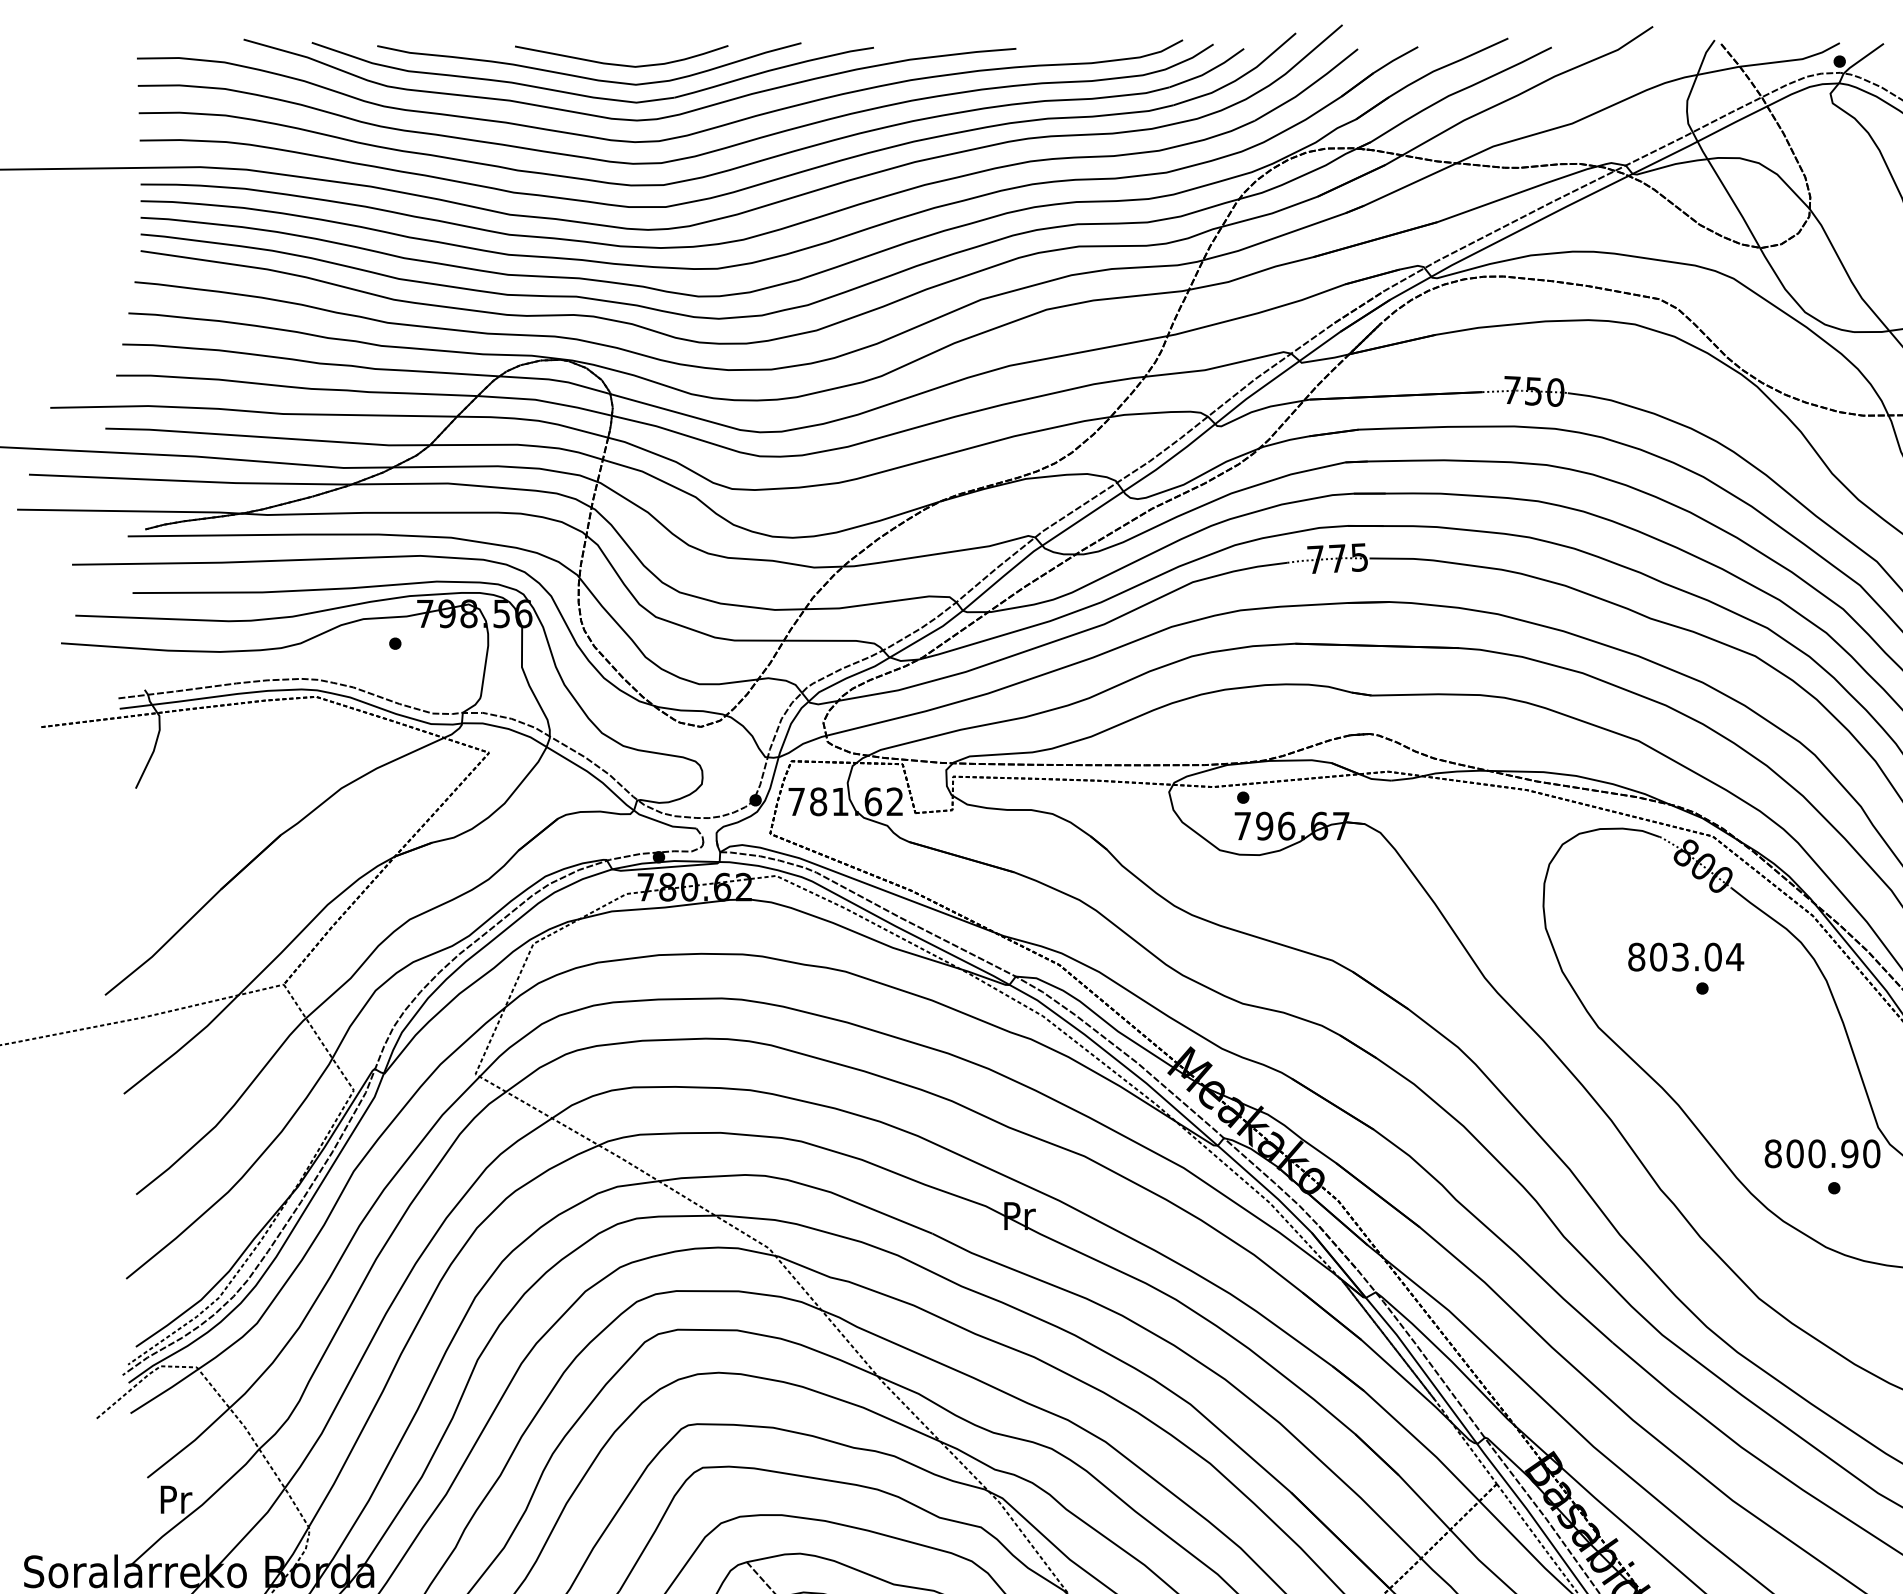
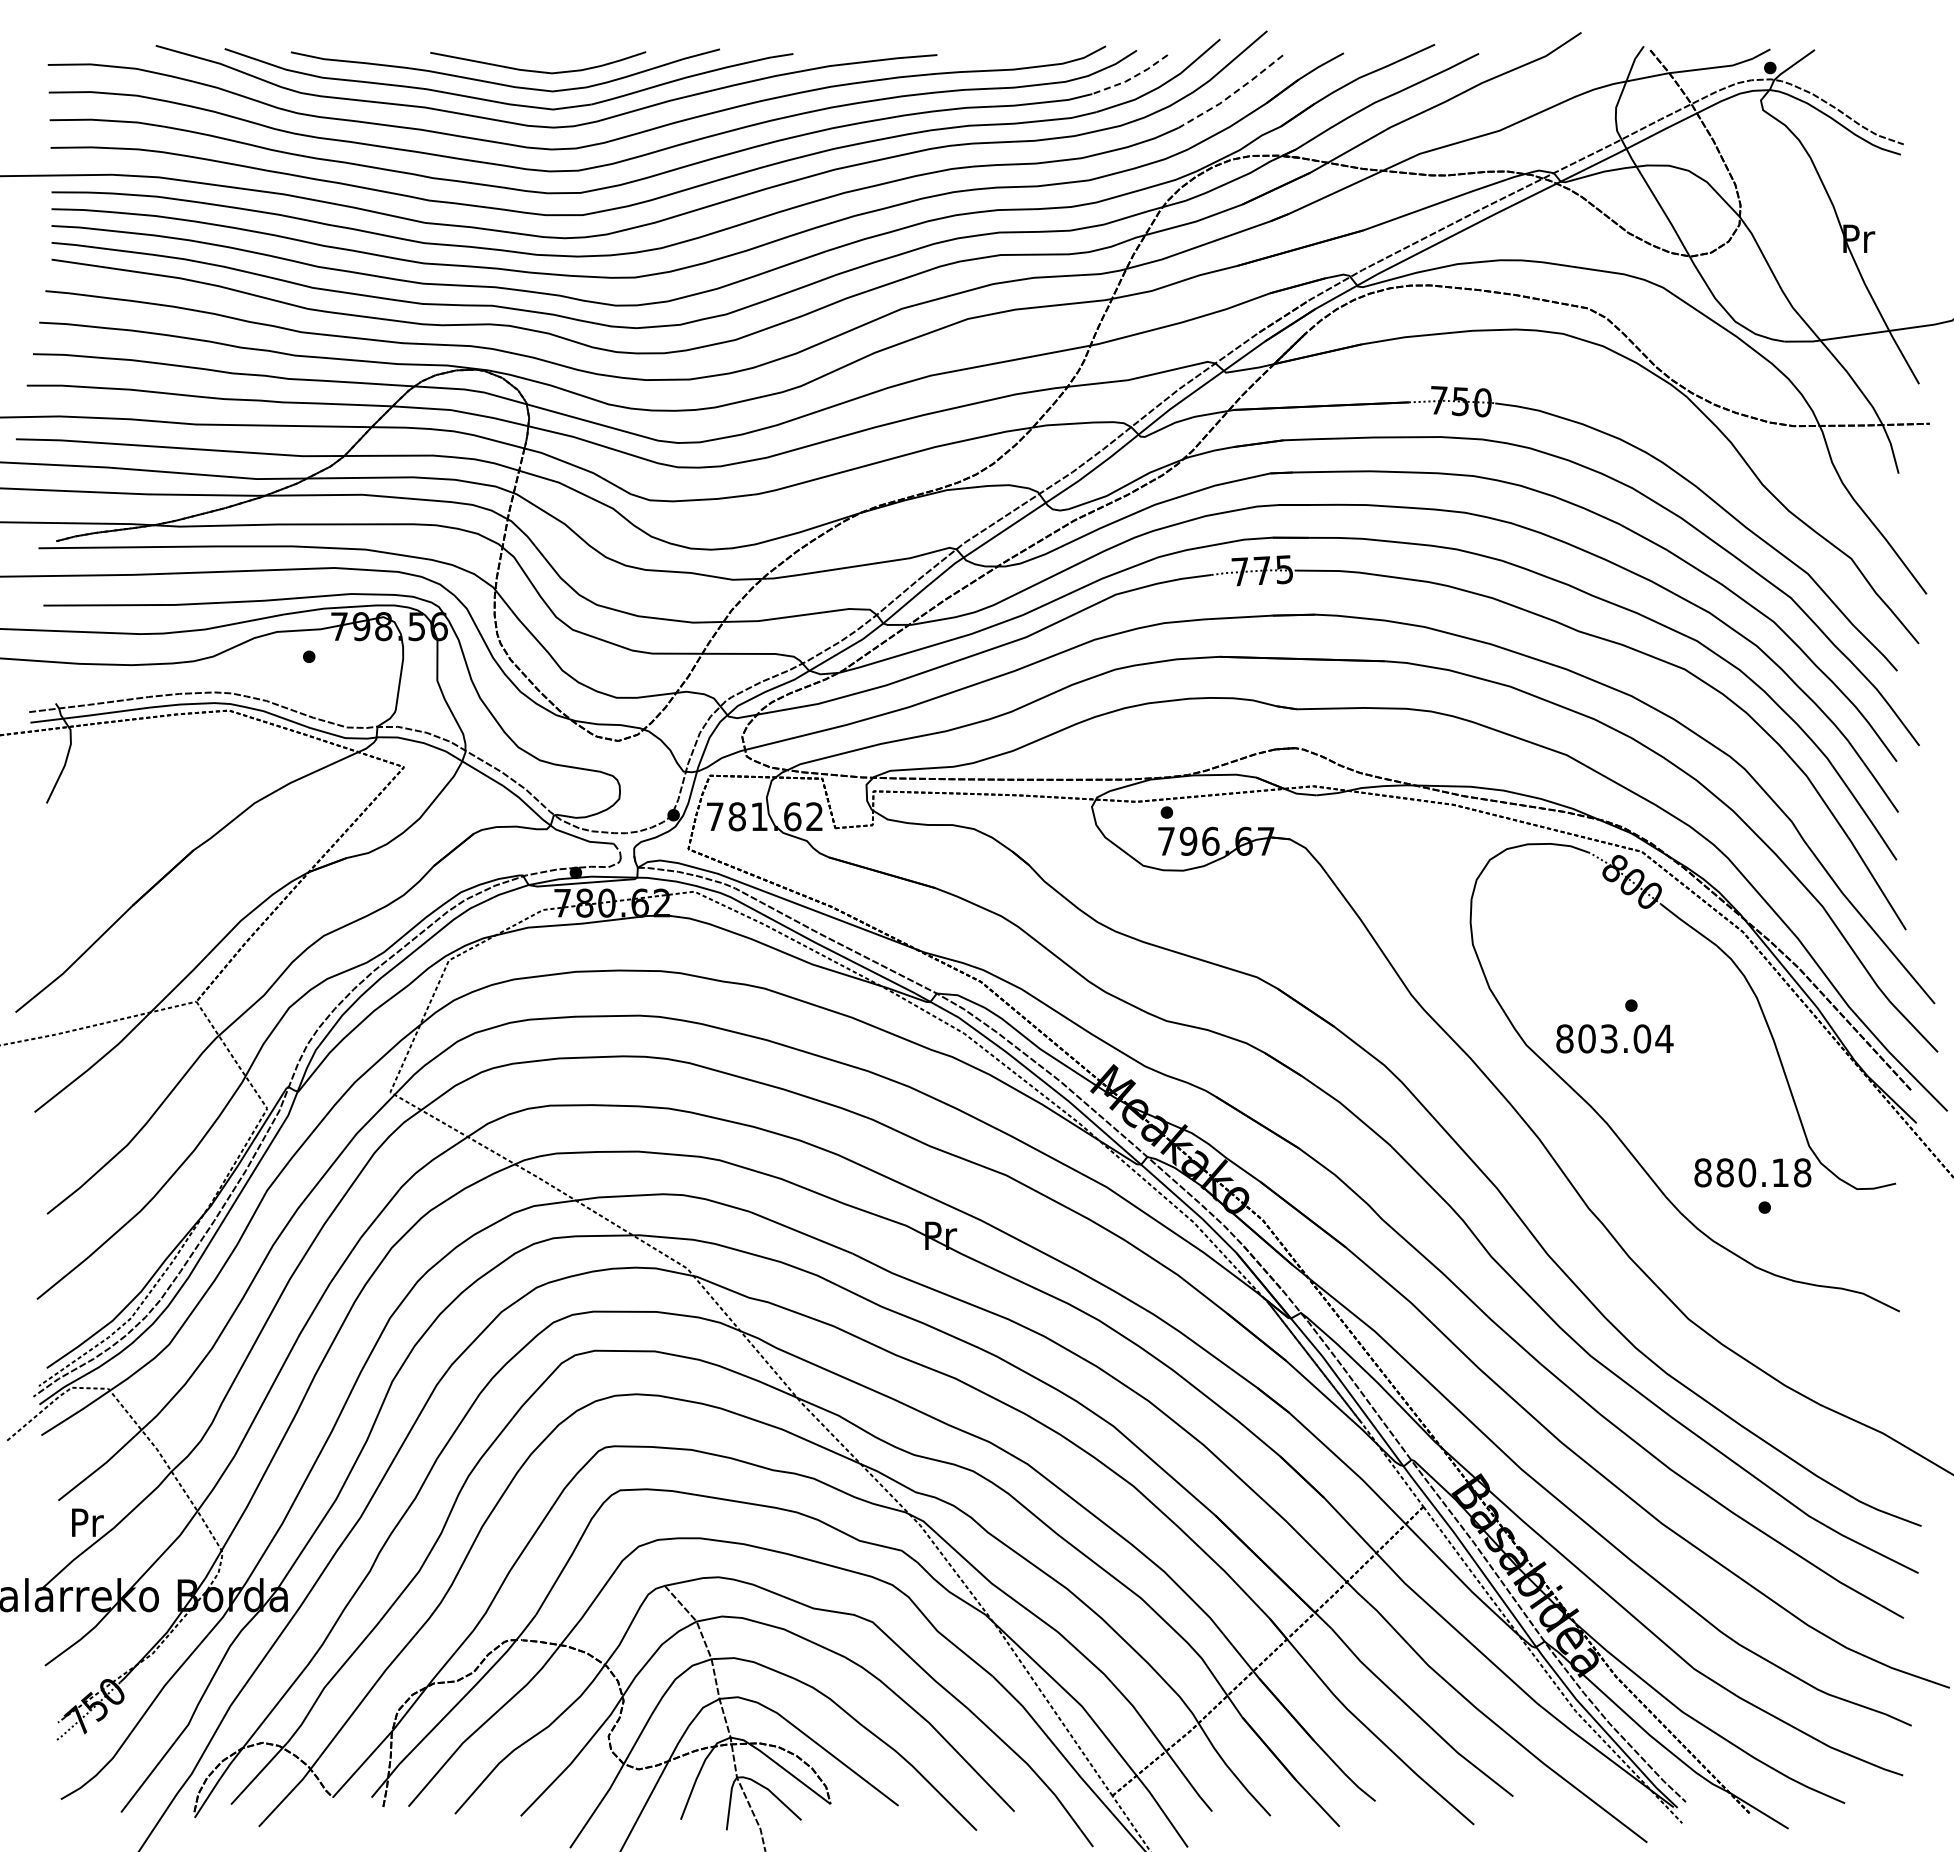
line: (1208, 71) -> (1131, 78), solid -> dashed
line: (1308, 87) -> (1232, 94), solid -> dashed
text: (1685, 956) -> (1614, 1038), moved
text: (1833, 1153) -> (1763, 1172), 800.90 -> 880.18

